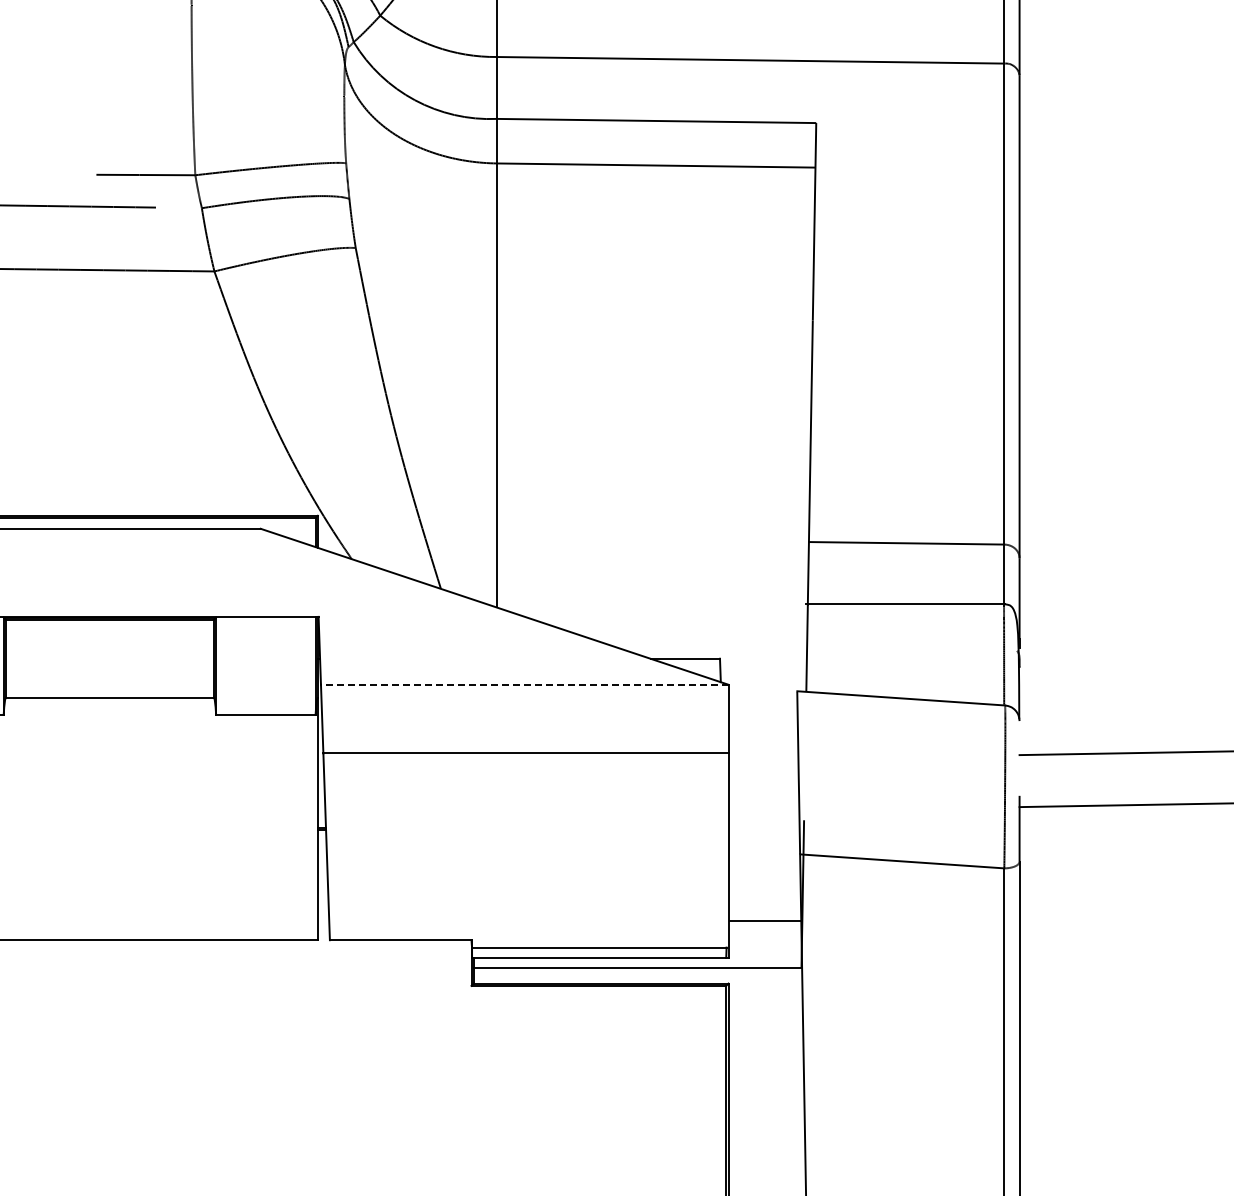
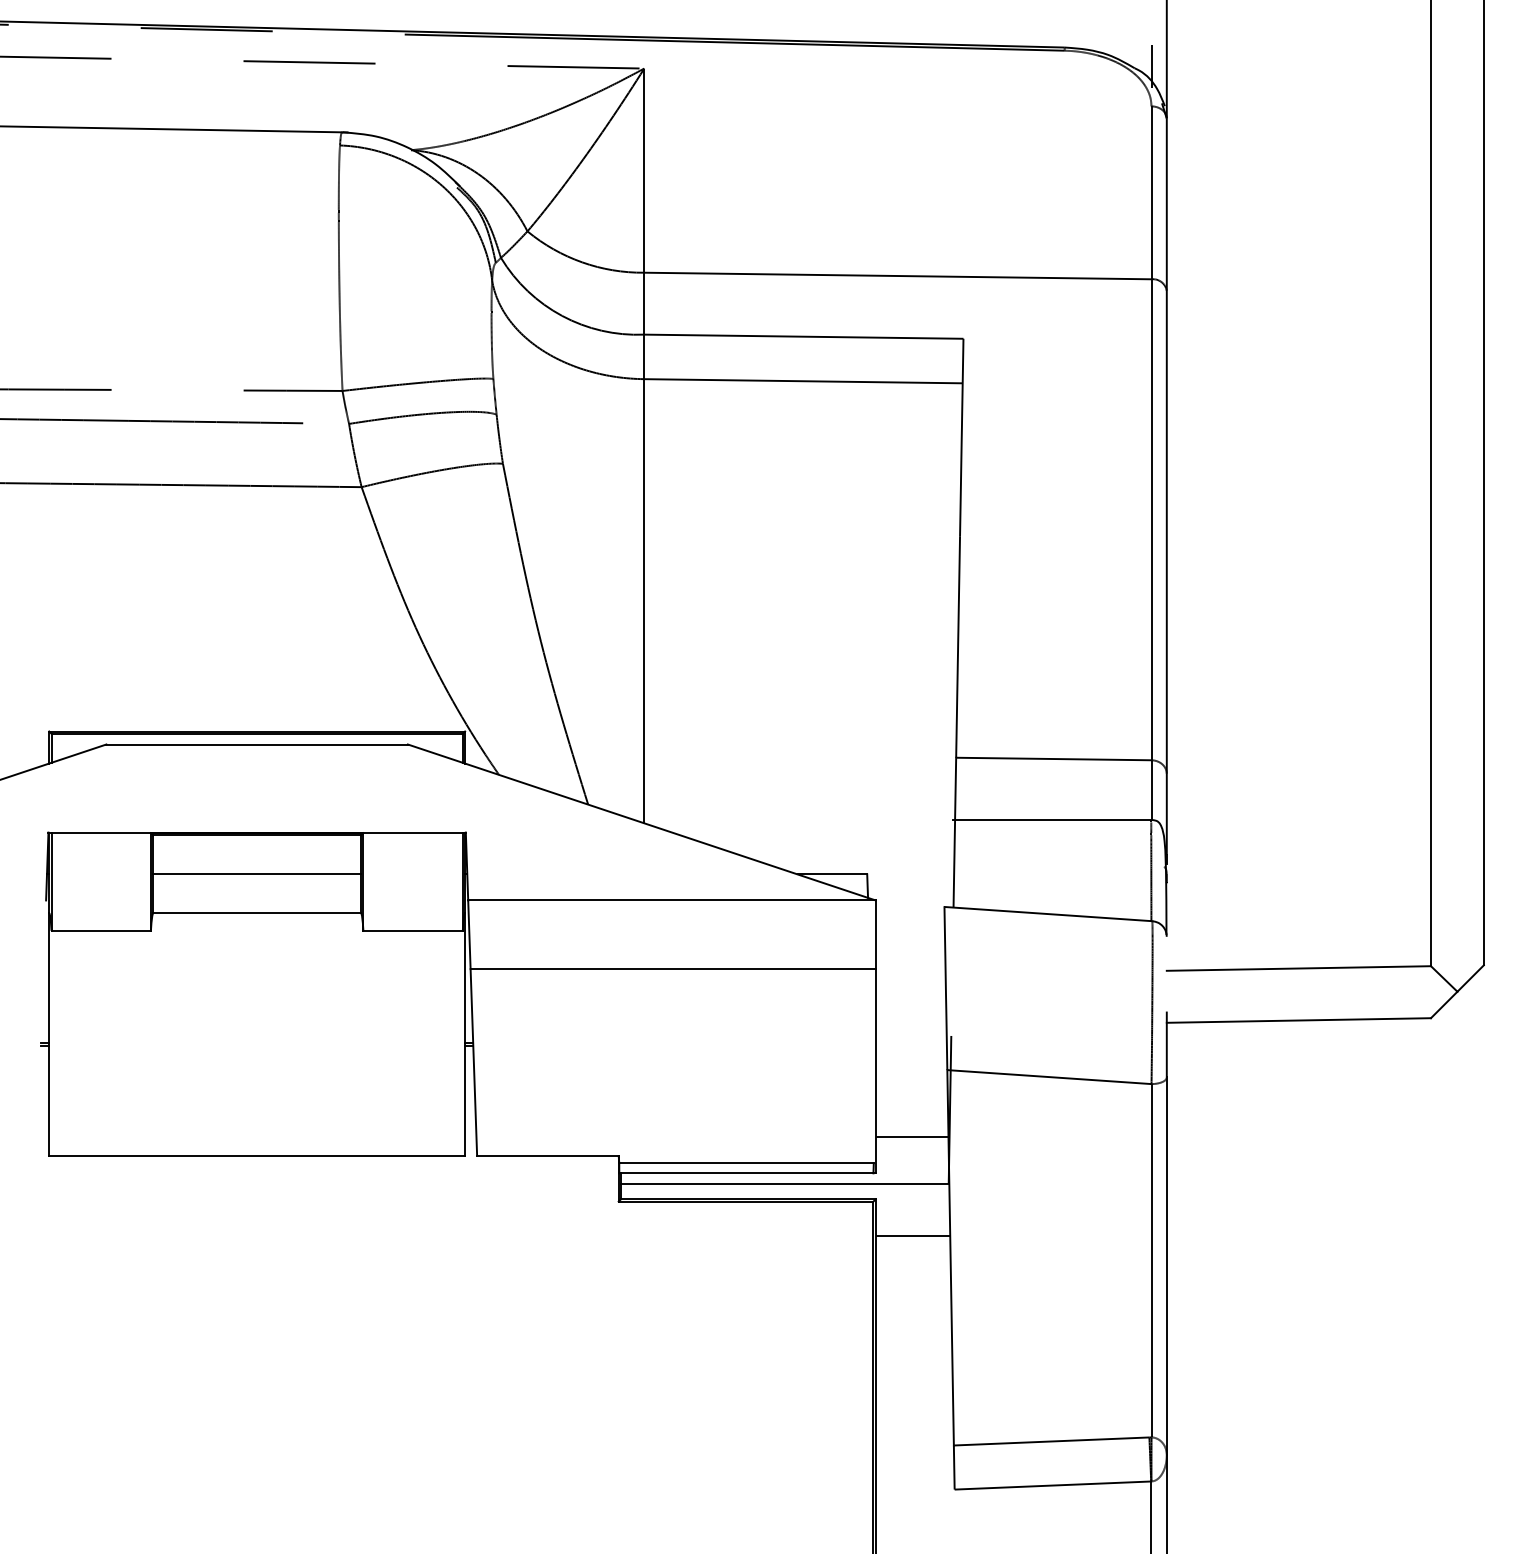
line: (110, 658) -> (257, 874), added
line: (524, 684) -> (671, 900), dashed -> solid
line: (765, 1019) -> (912, 1235), added

